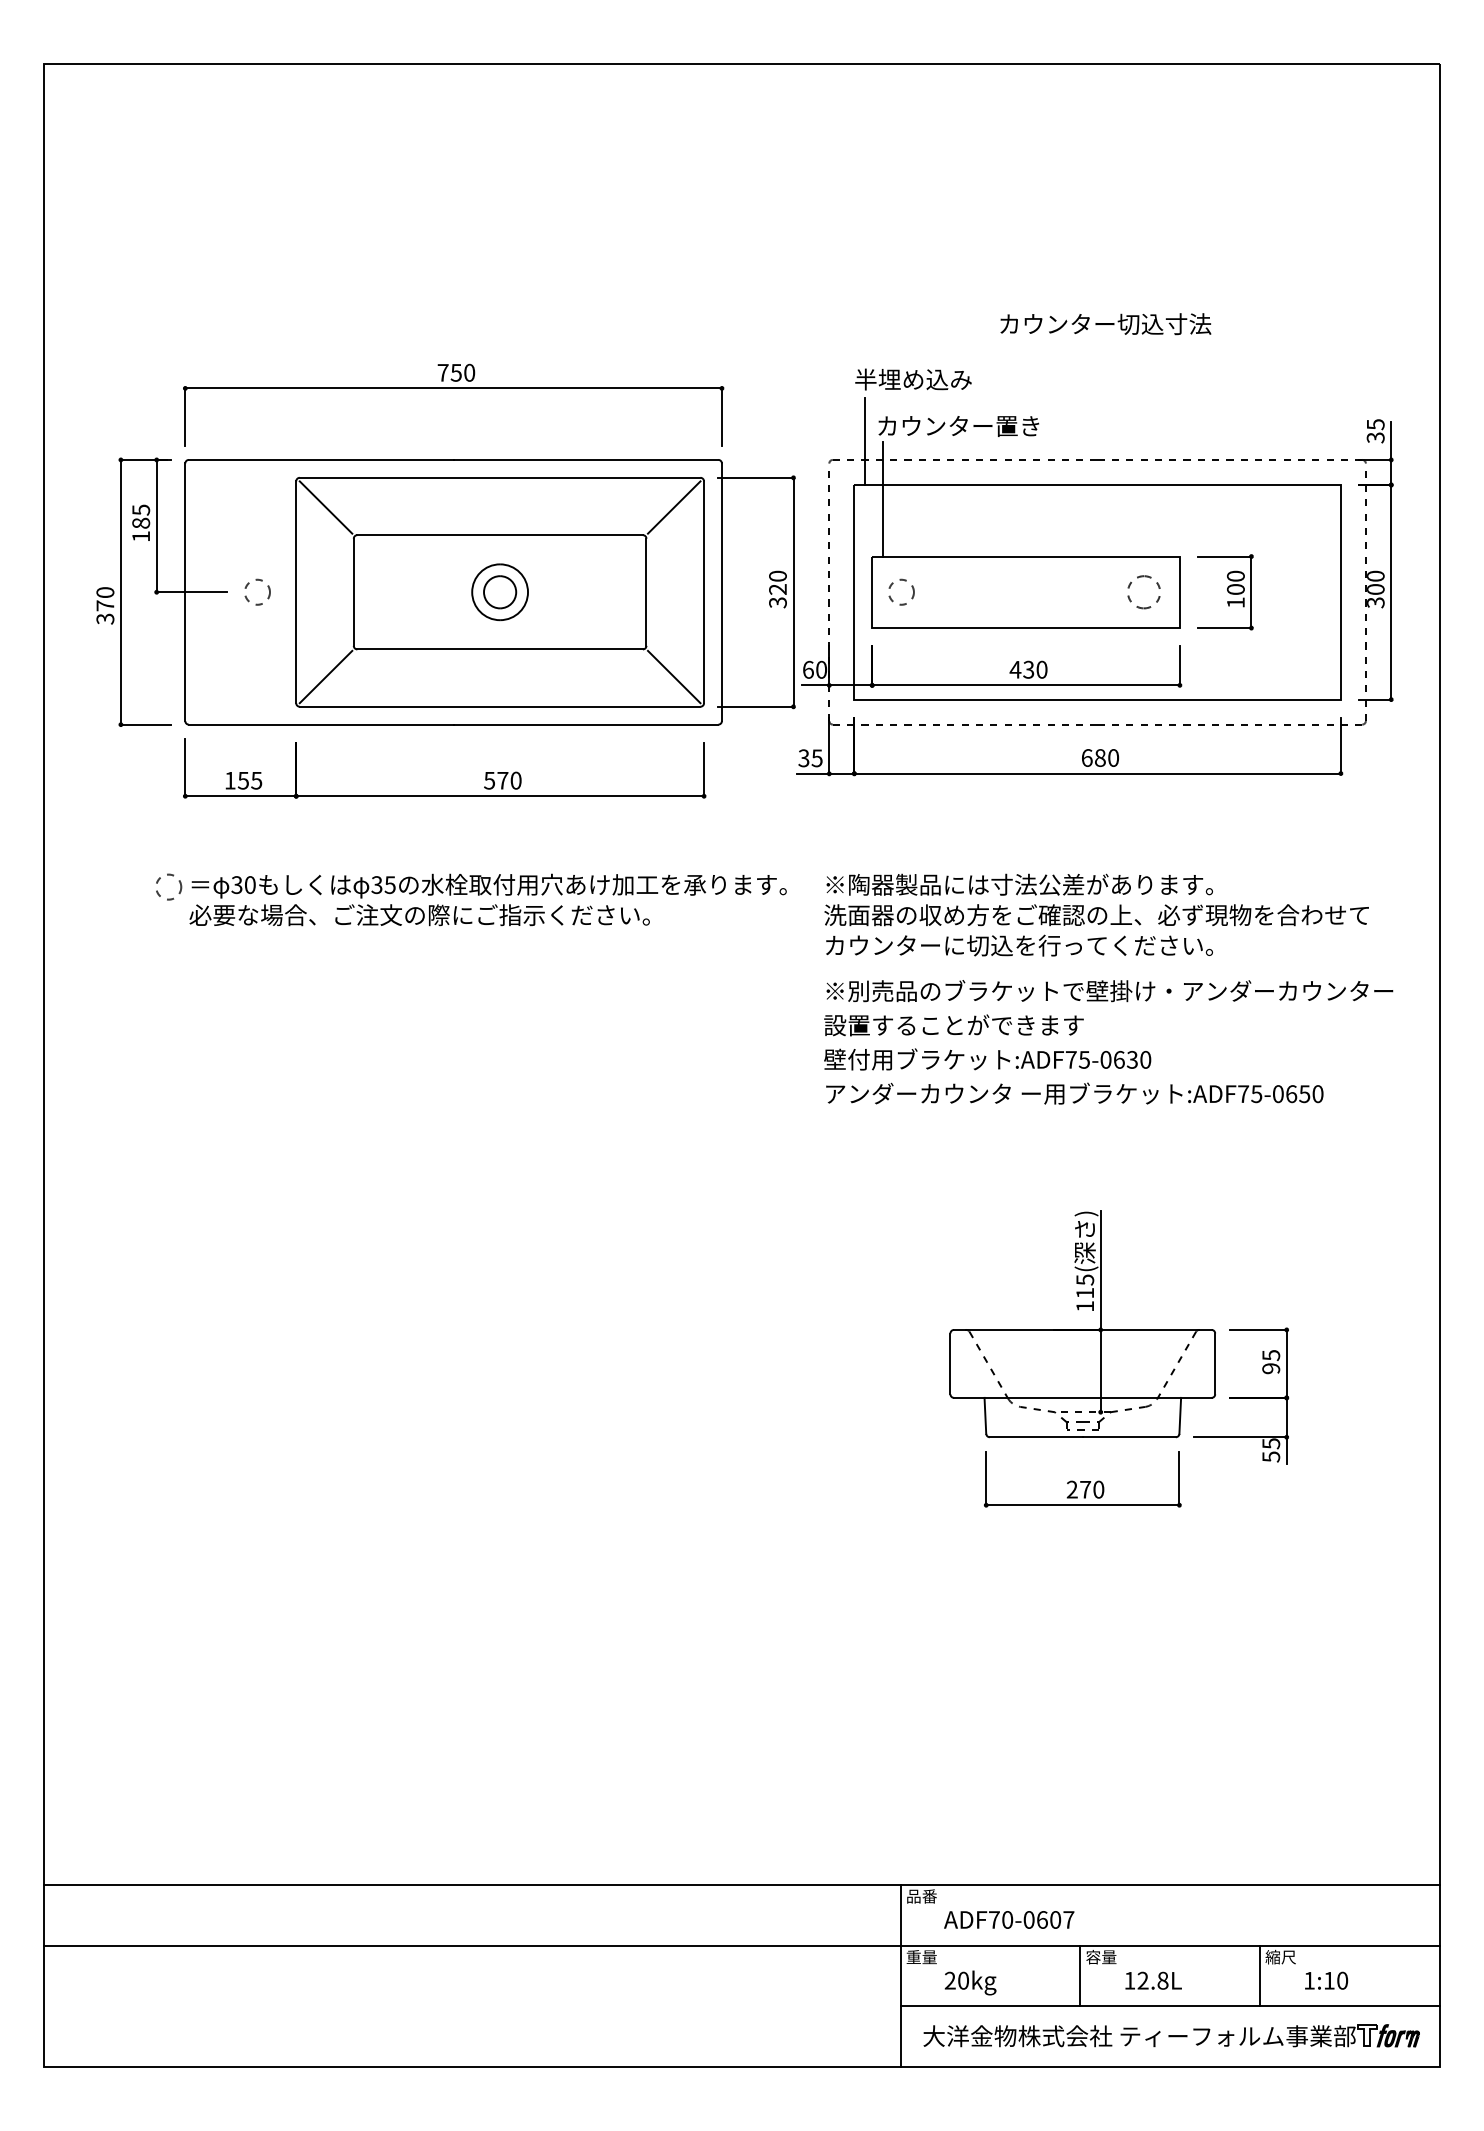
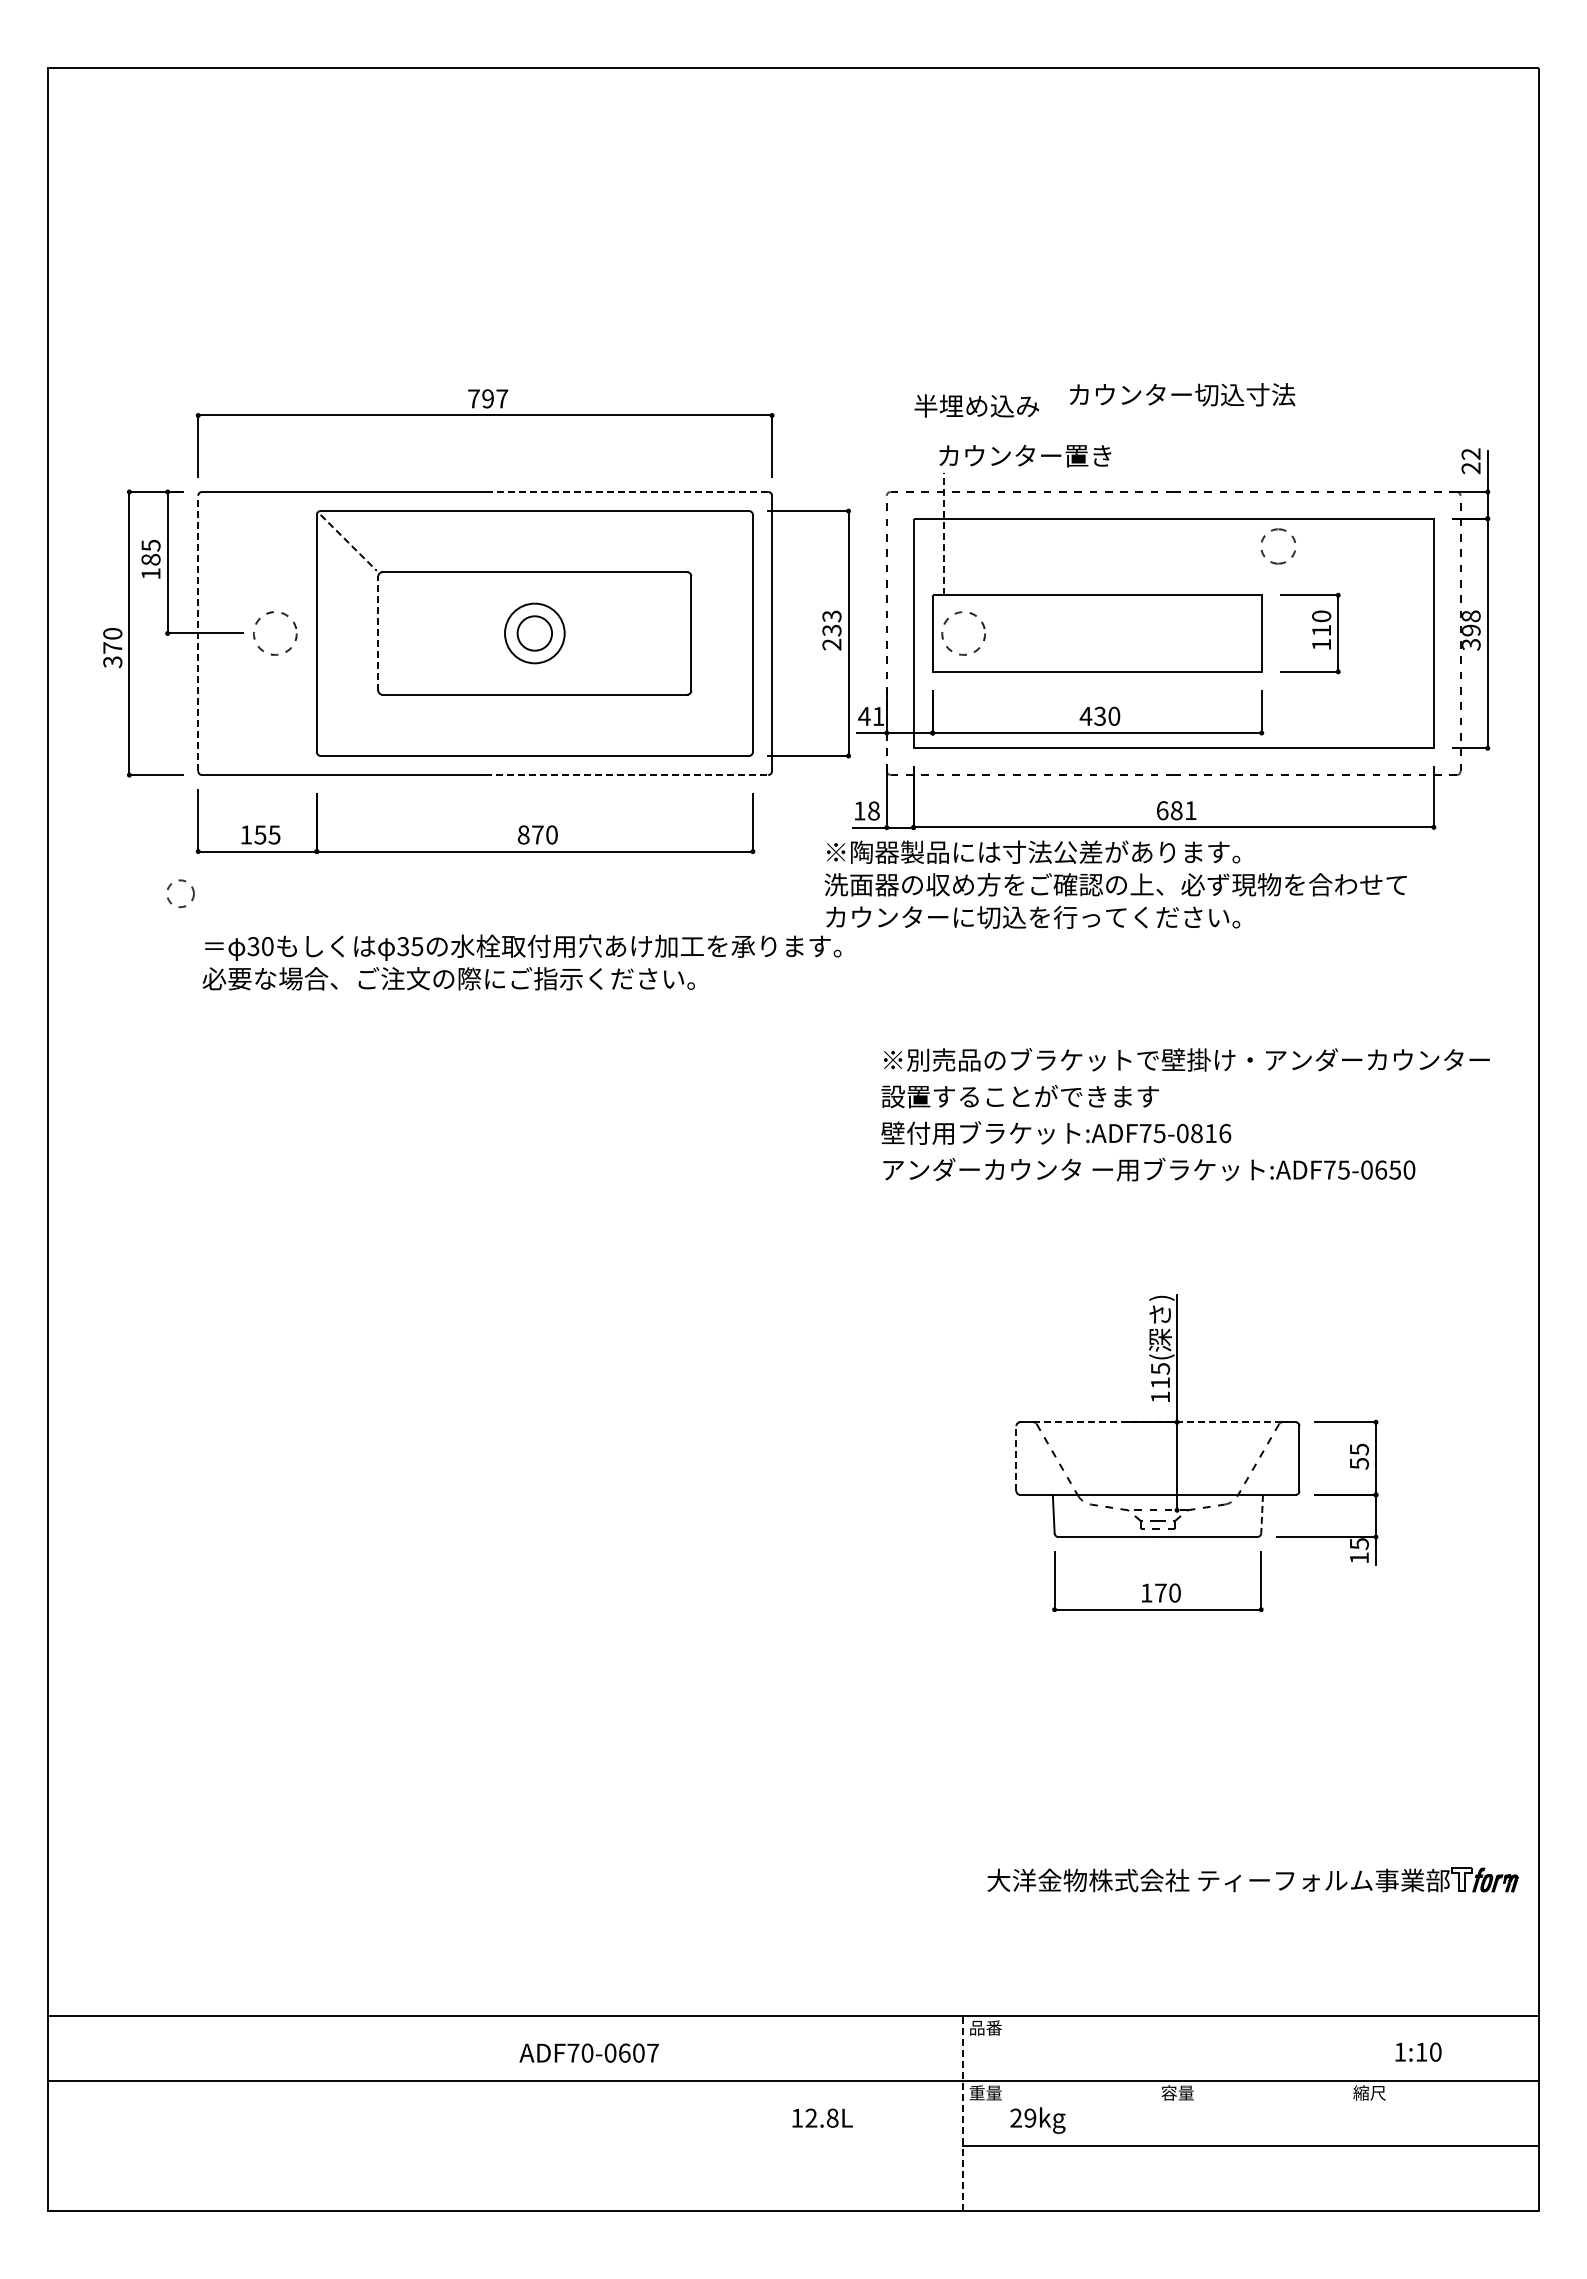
text: (1105, 323) -> (1182, 394), moved
text: (463, 372) -> (495, 398), 750 -> 797
text: (1375, 431) -> (1470, 461), 35 -> 22
line: (864, 440) -> (924, 471), removed
line: (585, 459) -> (626, 491), solid -> dashed
line: (883, 498) -> (944, 533), solid -> dashed
line: (325, 507) -> (348, 542), solid -> dashed
line: (673, 507) -> (720, 542), removed
text: (1376, 582) -> (1471, 623), 300 -> 398
part: (1130, 586) -> (1263, 540), moved
text: (777, 589) -> (831, 630), 320 -> 233
text: (1235, 589) -> (1321, 630), 100 -> 110
line: (185, 592) -> (198, 633), solid -> dashed
circle: (257, 592) -> (275, 633), size x1.6
line: (353, 592) -> (378, 633), solid -> dashed
circle: (901, 592) -> (964, 633), size x1.6
text: (814, 669) -> (871, 716), 60 -> 41
line: (325, 677) -> (348, 724), removed
line: (673, 677) -> (720, 724), removed
line: (585, 725) -> (626, 775), solid -> dashed
text: (810, 757) -> (866, 810), 35 -> 18
text: (1113, 757) -> (1190, 810), 680 -> 681
text: (489, 780) -> (523, 834), 570 -> 870
circle: (168, 886) -> (180, 893), moved
text: (1096, 914) -> (1115, 884), moved
text: (1132, 1059) -> (1211, 1133), :ADF75-0630 -> :ADF75-0816
line: (1082, 1330) -> (1157, 1422), solid -> dashed
line: (950, 1363) -> (1016, 1458), solid -> dashed
text: (1270, 1368) -> (1358, 1463), 95 -> 55
line: (1180, 1416) -> (1262, 1514), solid -> dashed
text: (1271, 1457) -> (1359, 1558), 55 -> 15
text: (1072, 1489) -> (1146, 1592), 270 -> 170
text: (1008, 1919) -> (588, 2052), moved
line: (1080, 1975) -> (1155, 2112), removed
line: (1260, 1975) -> (1347, 2112), removed
line: (900, 1976) -> (963, 2113), solid -> dashed
text: (963, 1980) -> (1030, 2117), 20kg -> 29kg
text: (1153, 1980) -> (822, 2117), moved
text: (1326, 1980) -> (1418, 2051), moved
part: (1171, 2035) -> (1252, 1879), moved

